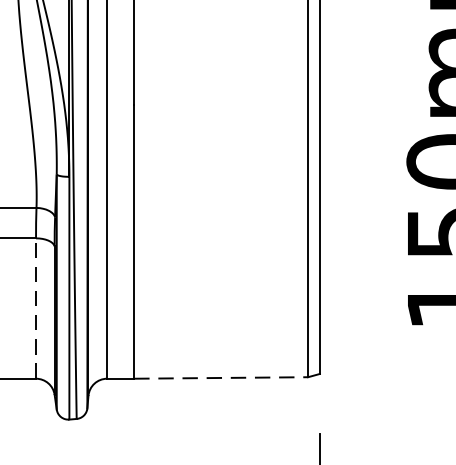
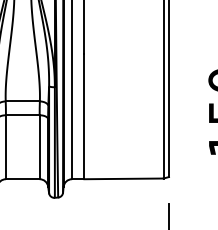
line: (35, 309) -> (39, 147), dashed -> solid
line: (222, 377) -> (124, 178), dashed -> solid

